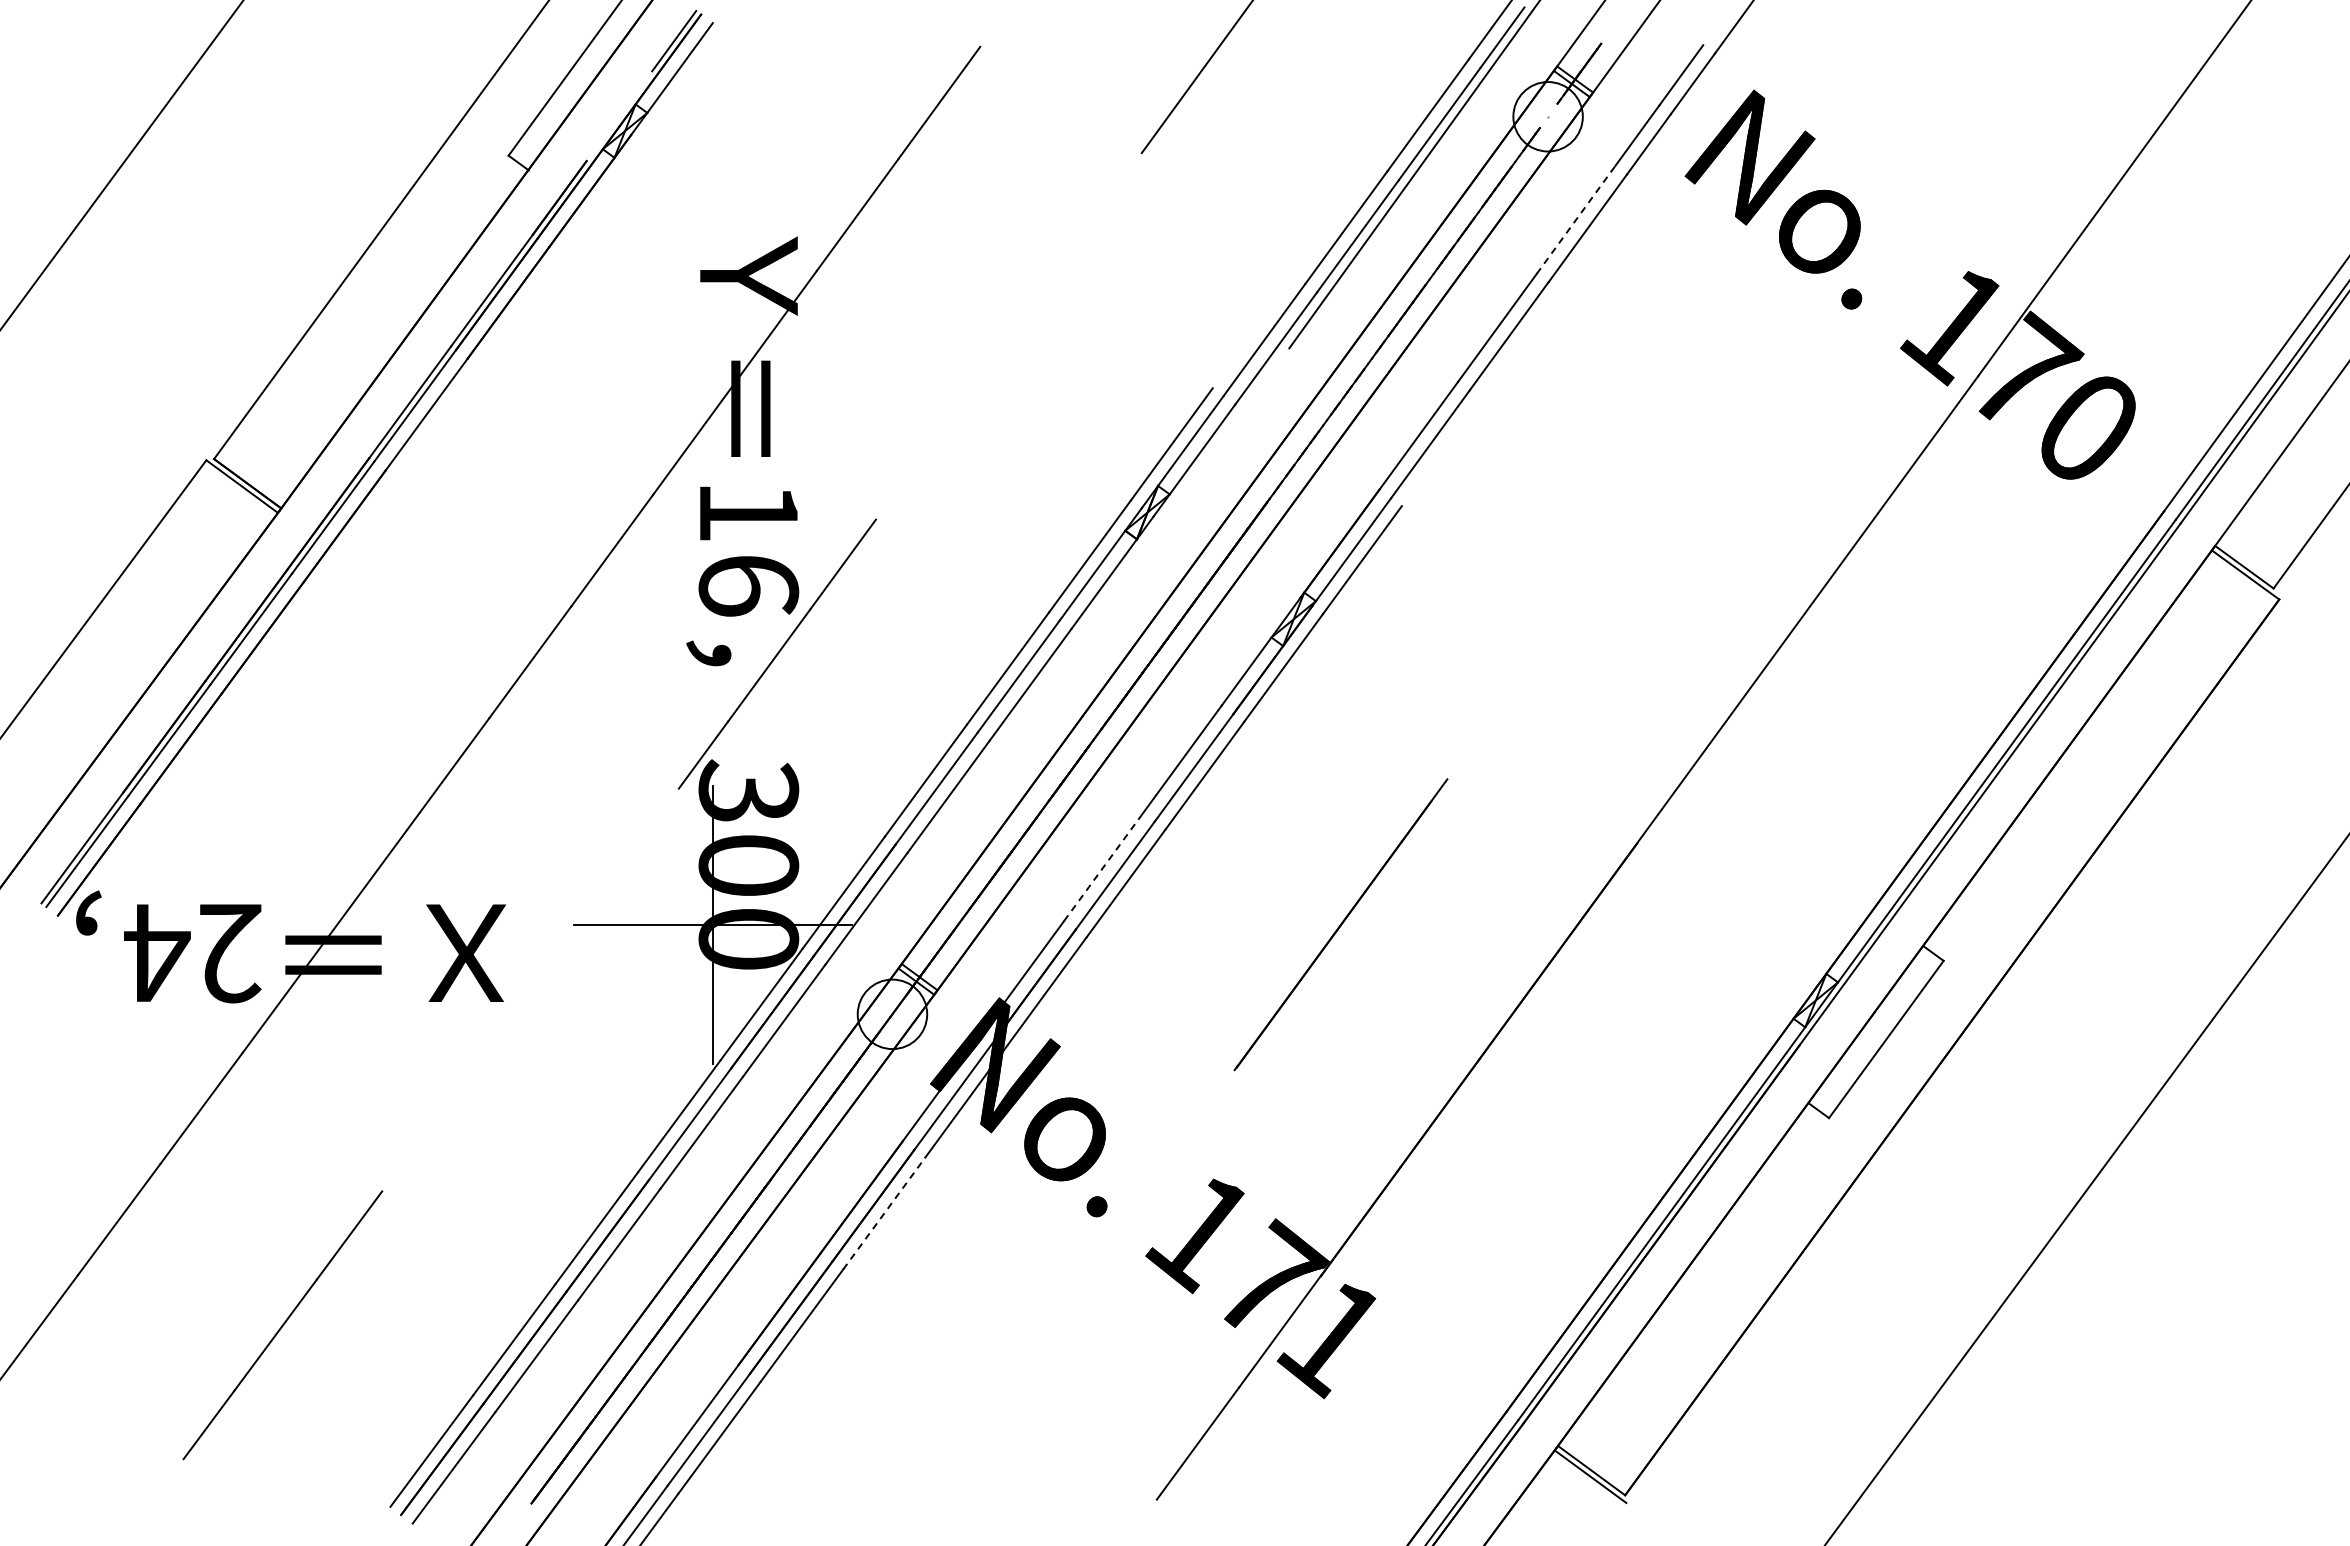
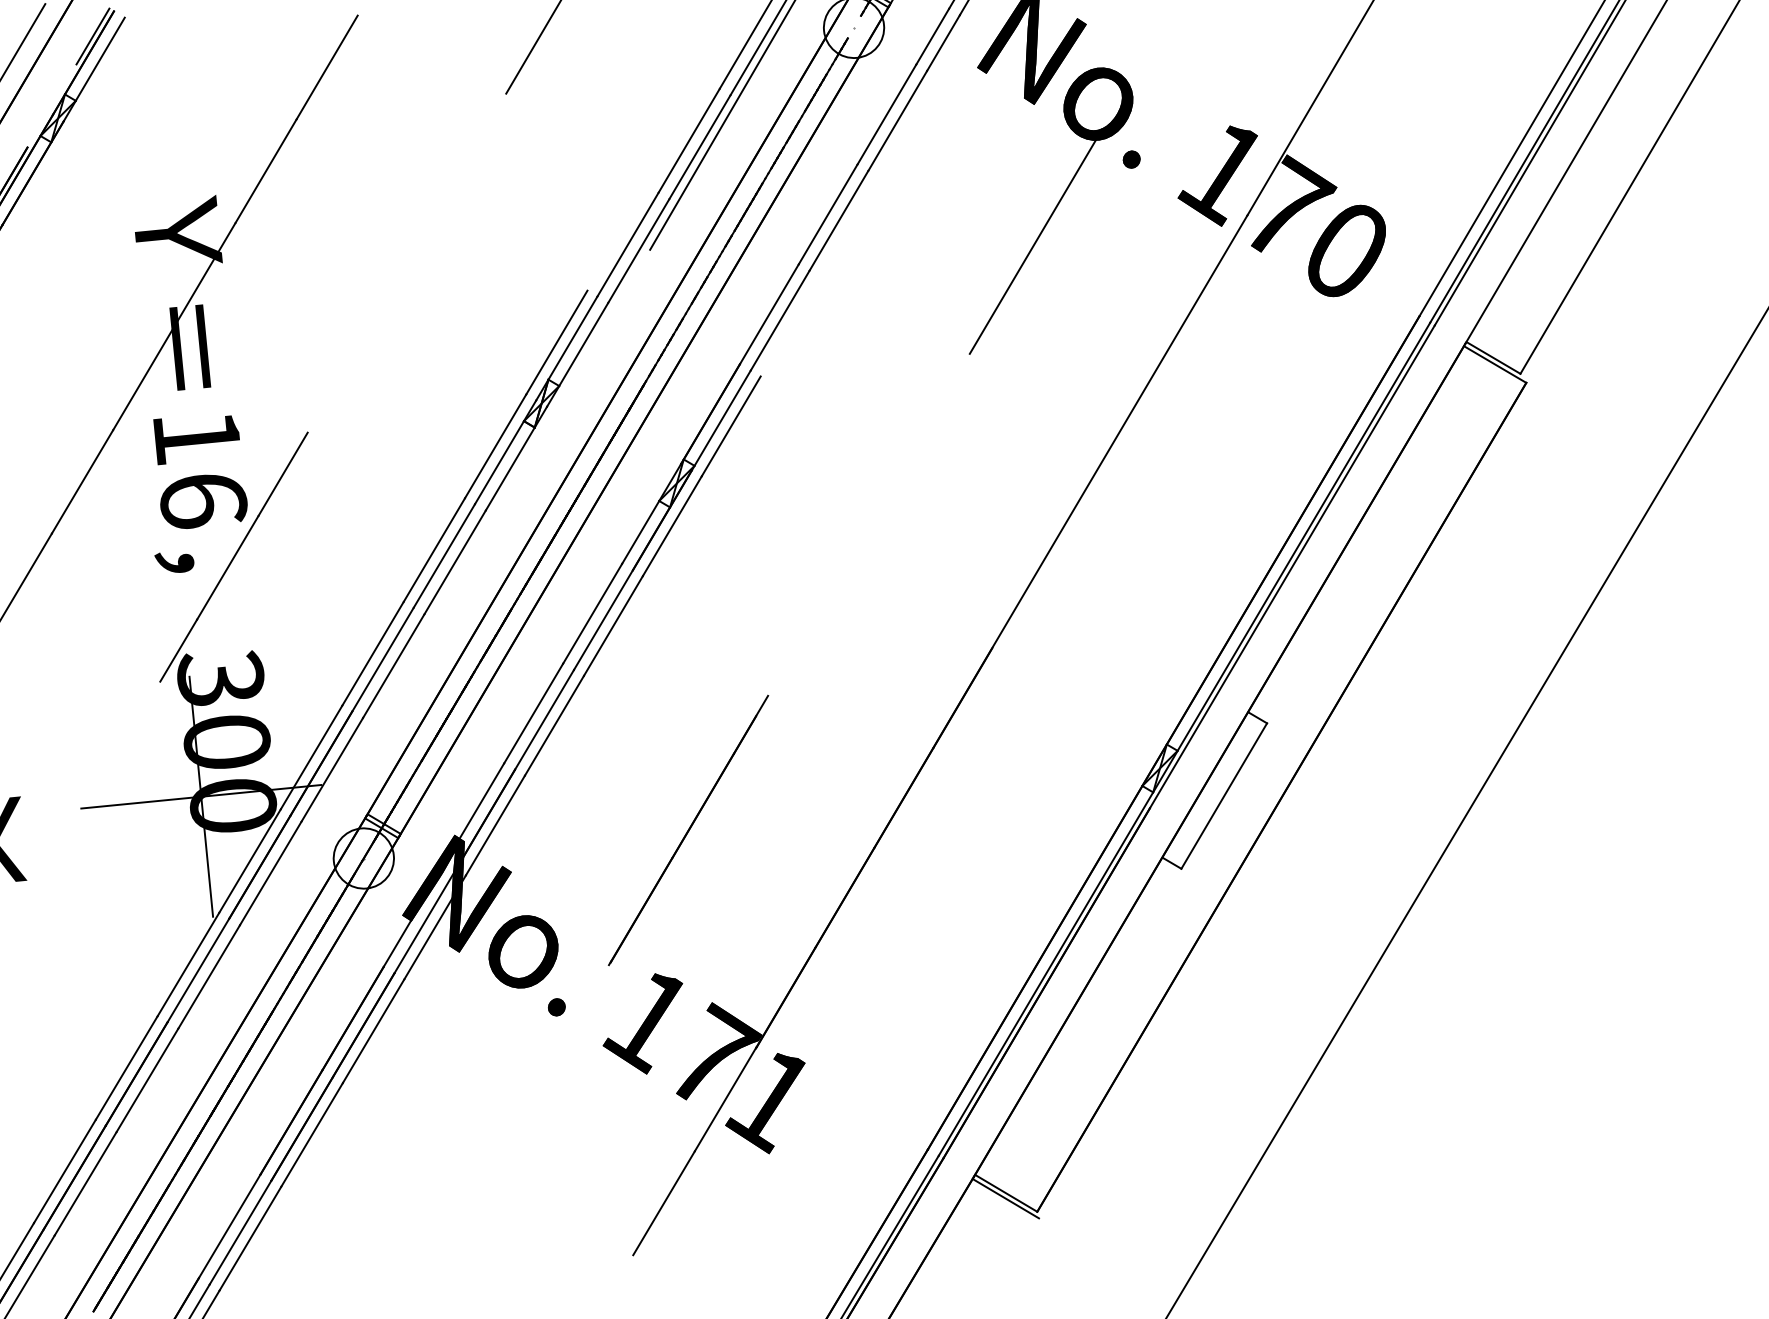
line: (1576, 219) -> (887, 114), dashed -> solid
line: (1732, 382) -> (1035, 241), added
line: (1103, 867) -> (533, 713), dashed -> solid
line: (1340, 924) -> (688, 830), moved
line: (884, 1213) -> (373, 1031), dashed -> solid

